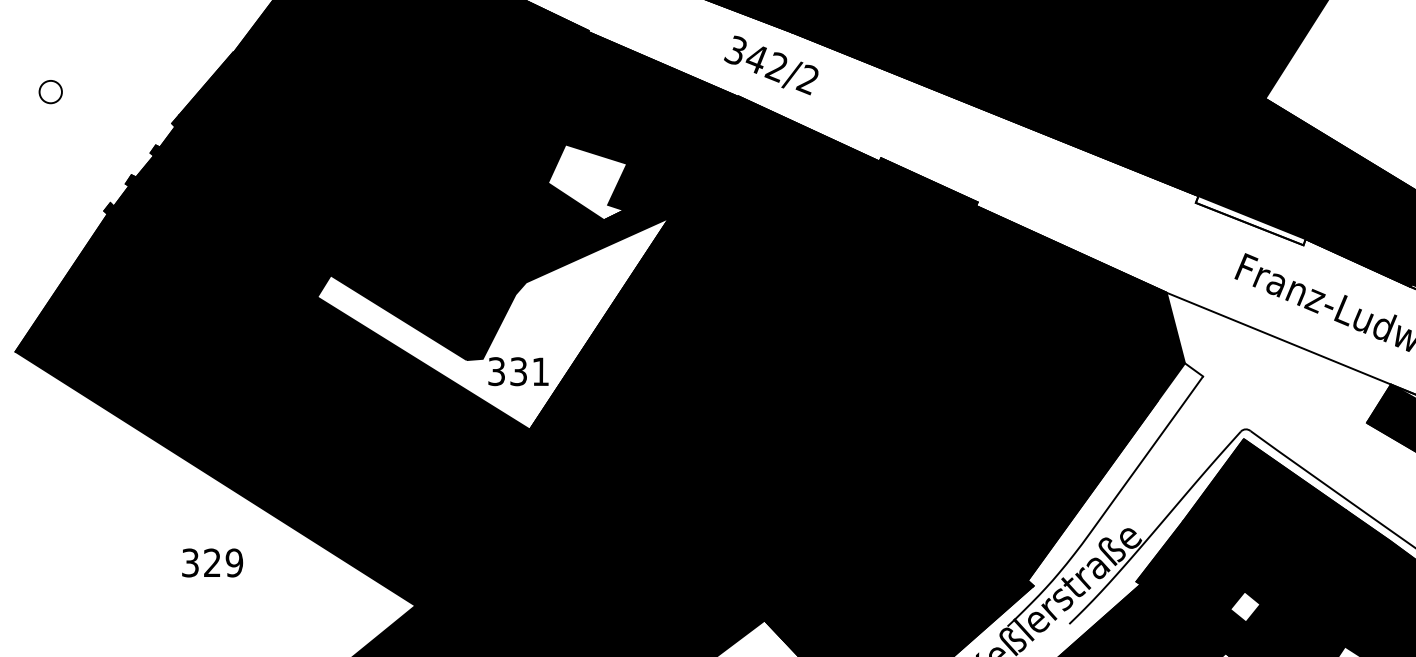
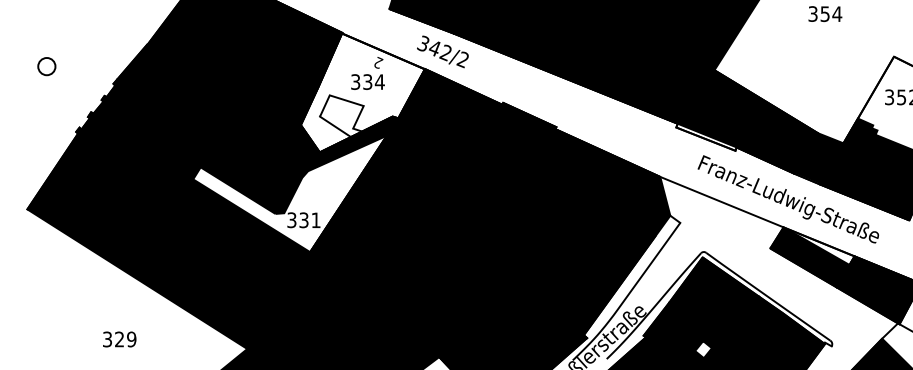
circle: (50, 91) -> (46, 66), size x1.4
fill: (625, 139) -> (362, 92), removed
text: (212, 563) -> (119, 339), moved

